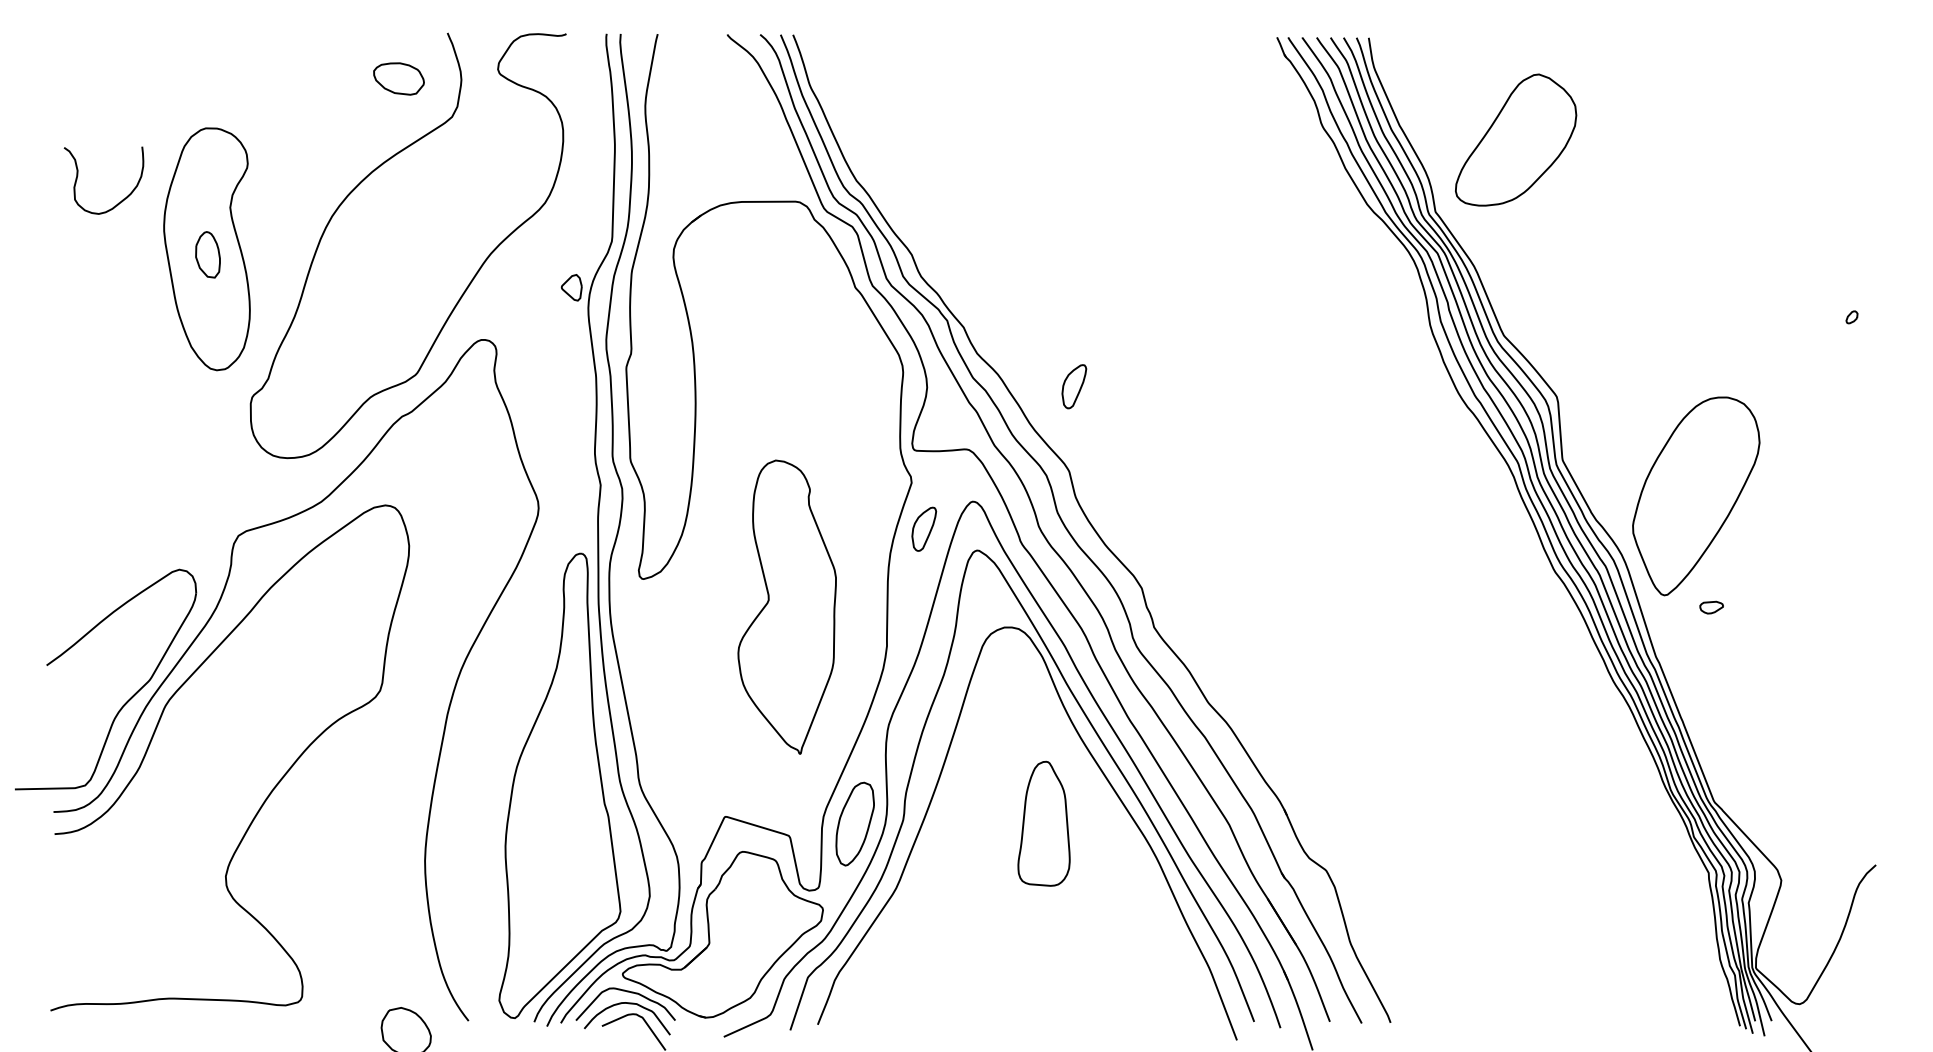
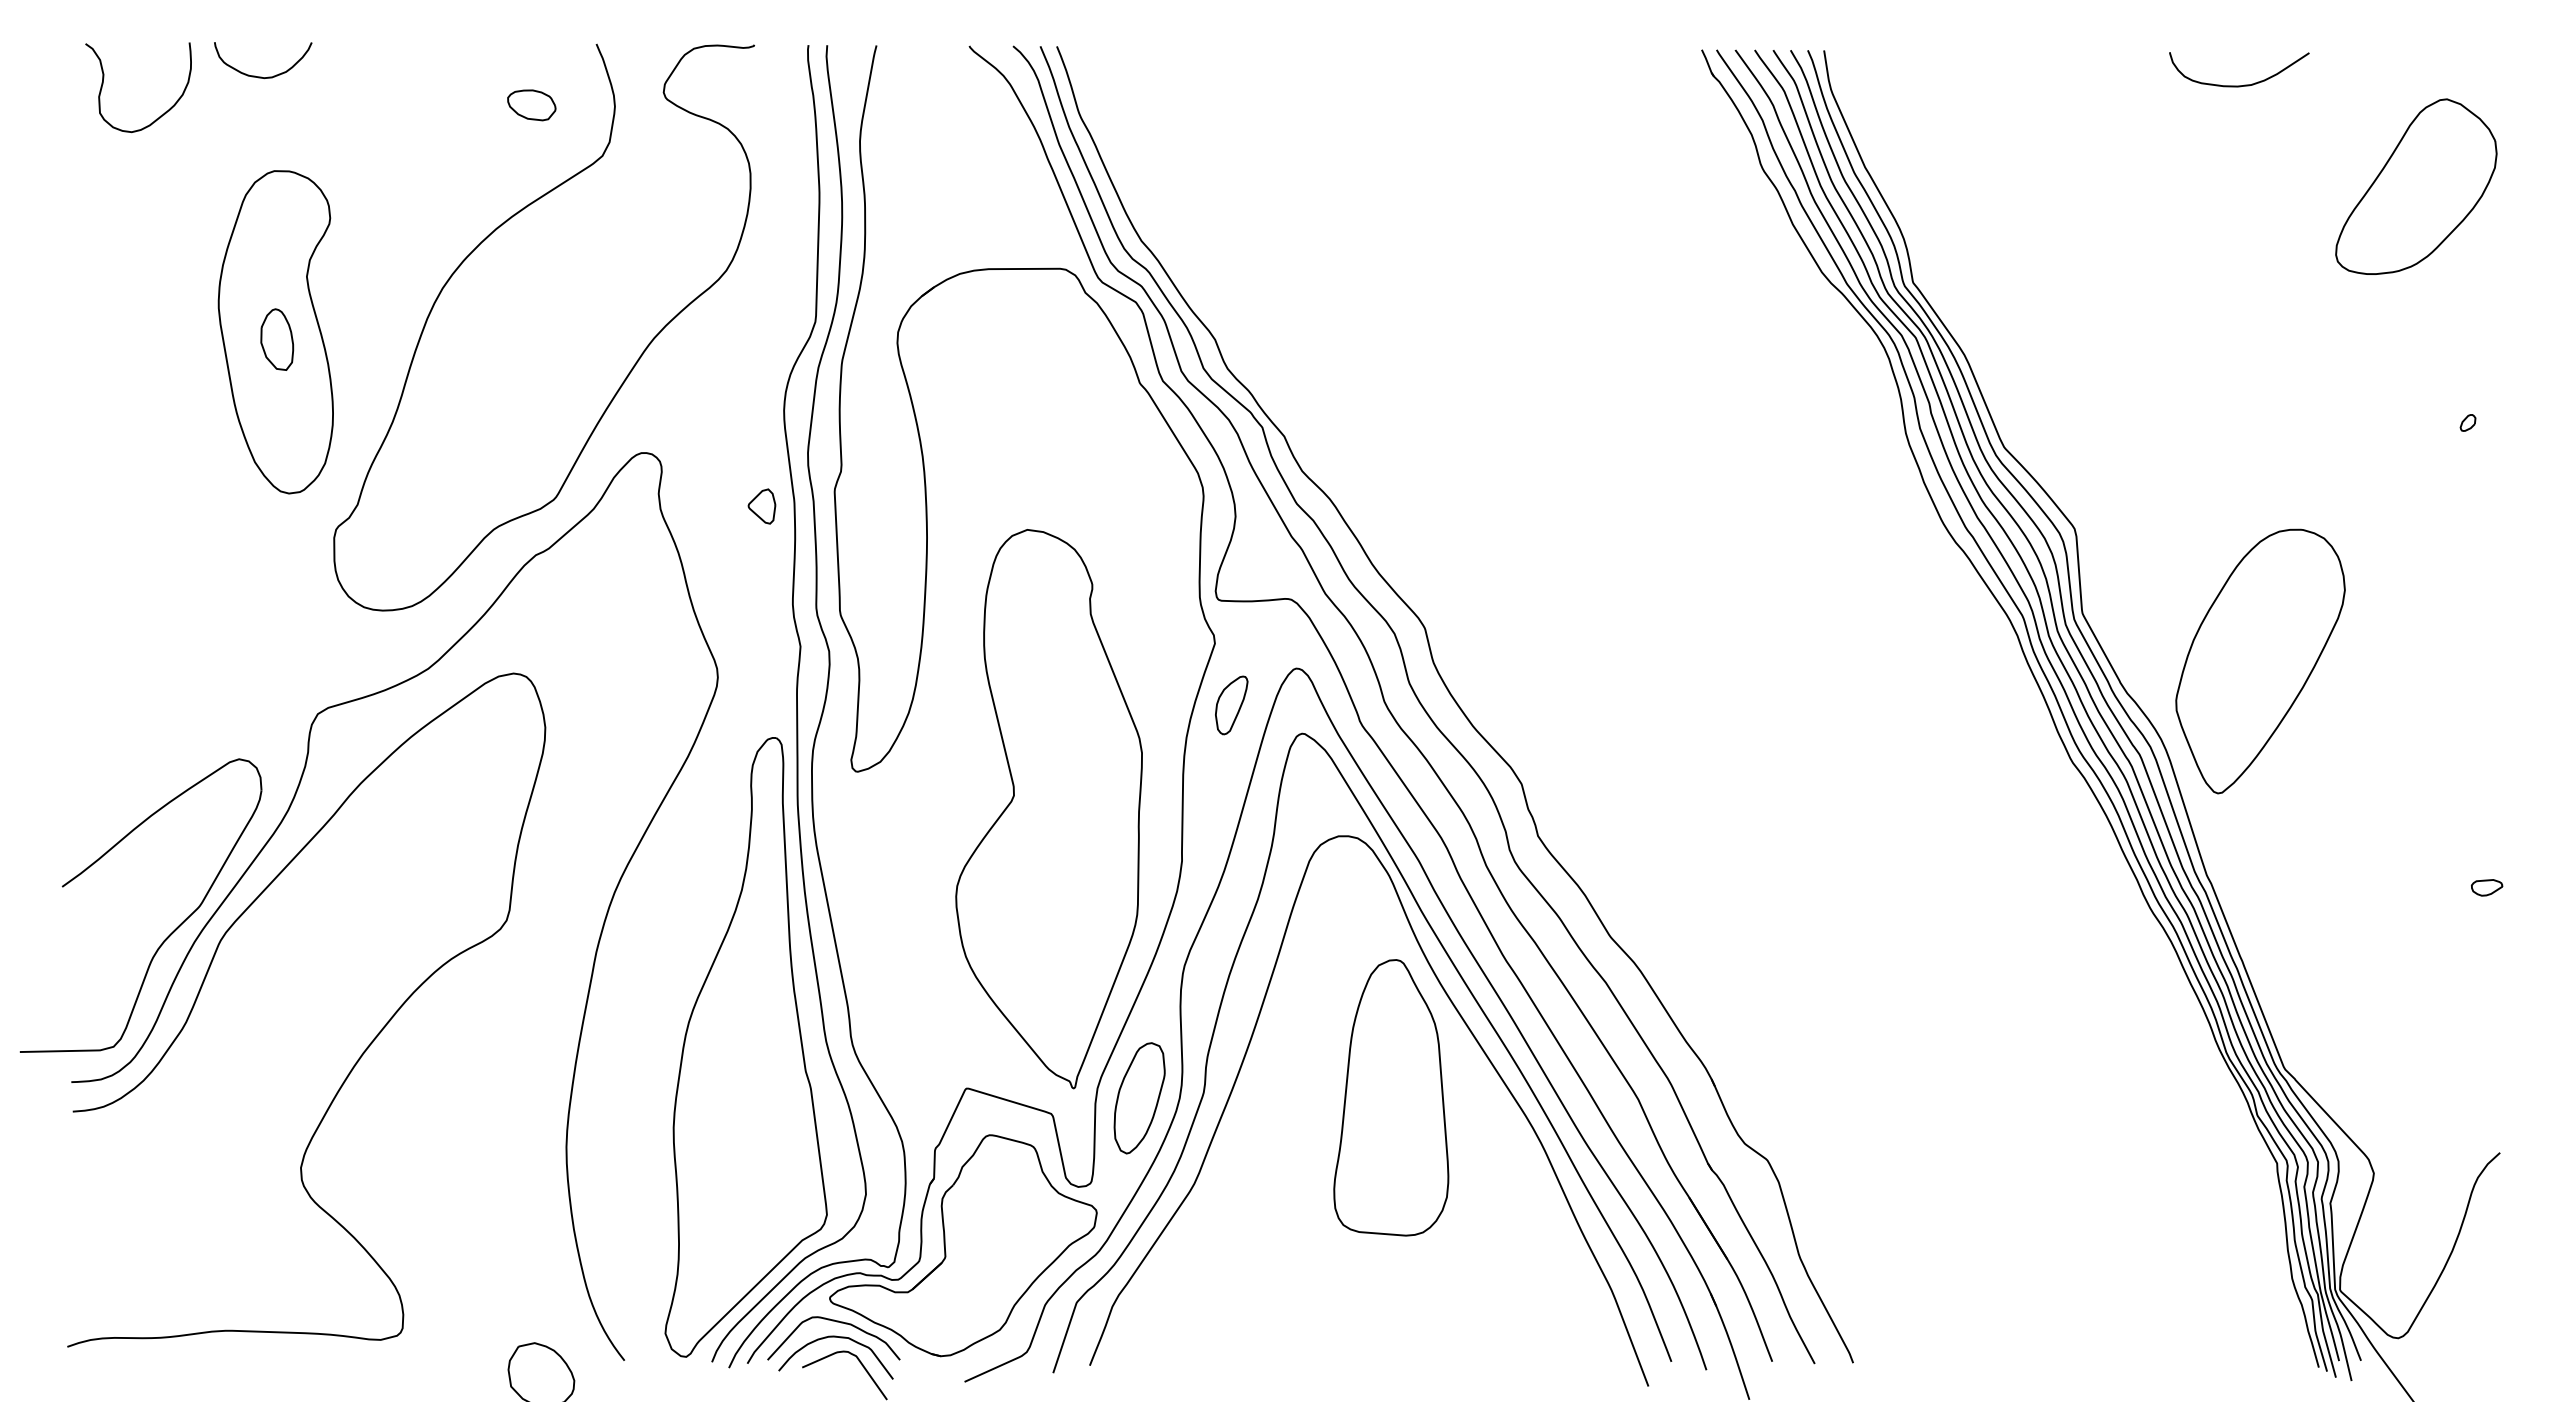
curve: (196, 57) -> (261, 76), added
curve: (1684, 63) -> (2244, 84), added
part: (398, 79) -> (531, 105), size x0.71
part: (1516, 139) -> (2416, 186), moved
curve: (77, 178) -> (103, 84), moved
part: (571, 287) -> (761, 506), moved
part: (1074, 386) -> (1431, 515), removed
part: (786, 607) -> (1048, 809), size x1.43
part: (1712, 607) -> (2487, 887), moved
part: (1044, 823) -> (1391, 1097), size x1.67

